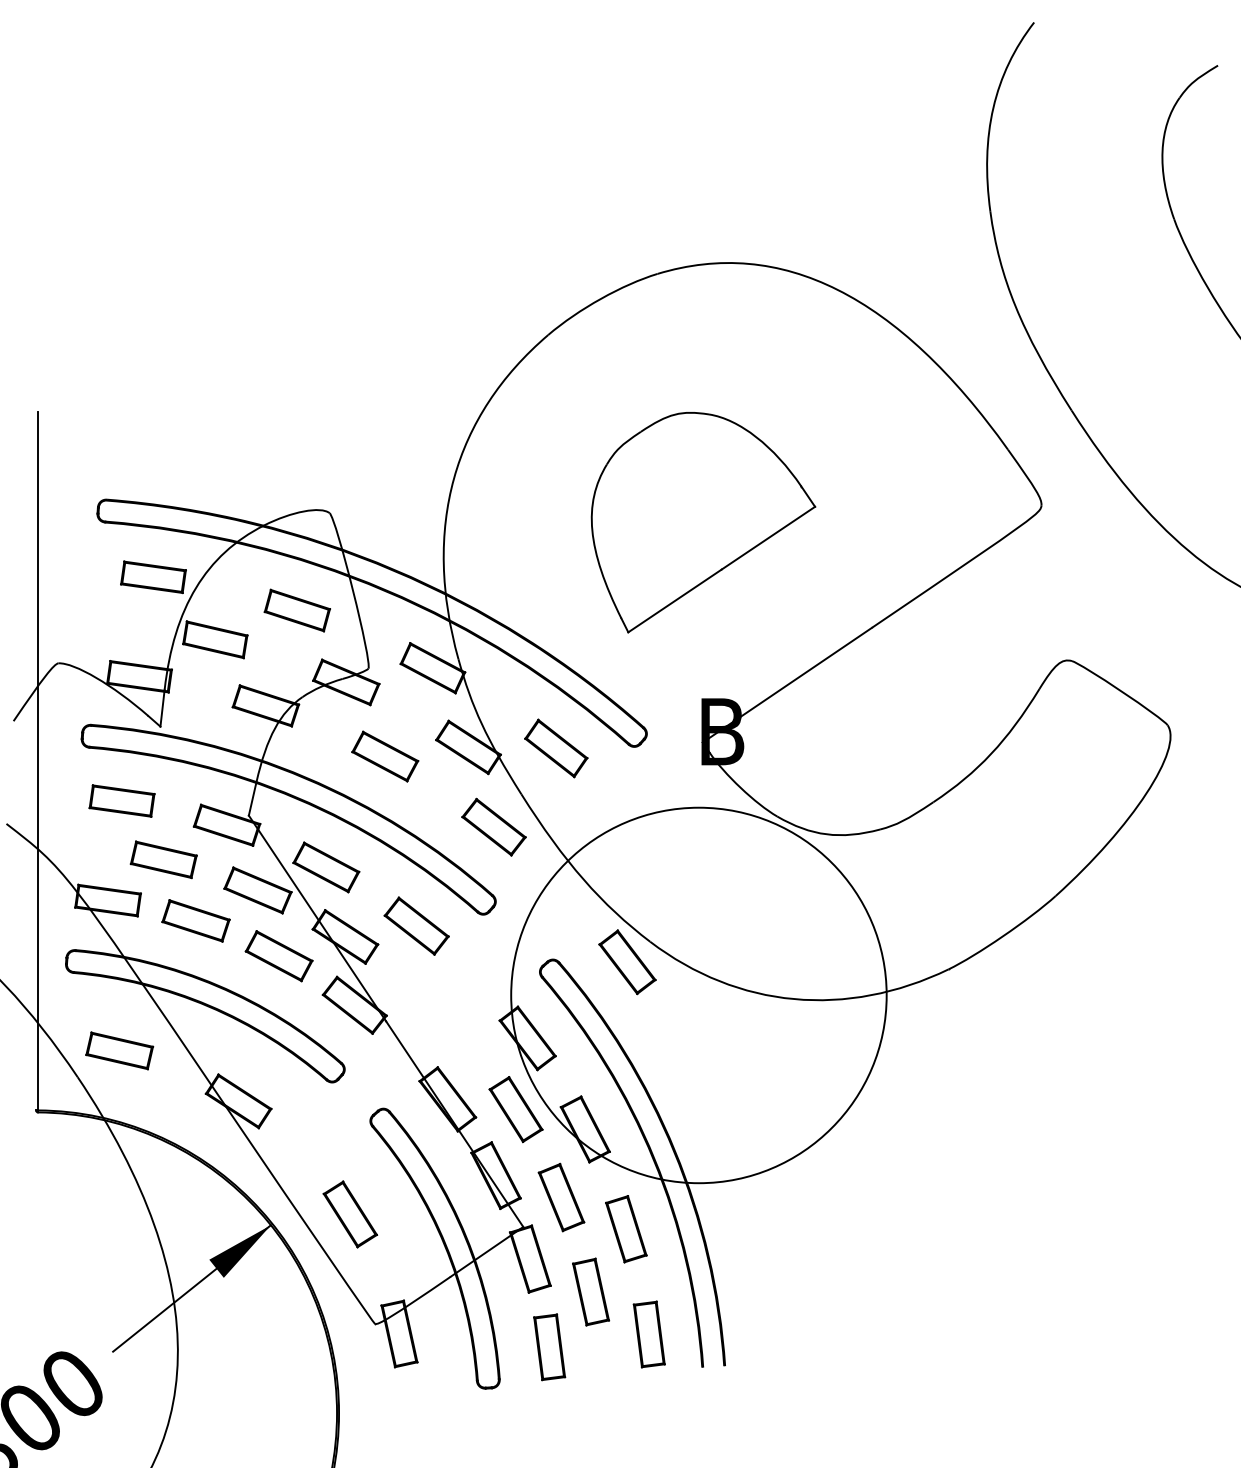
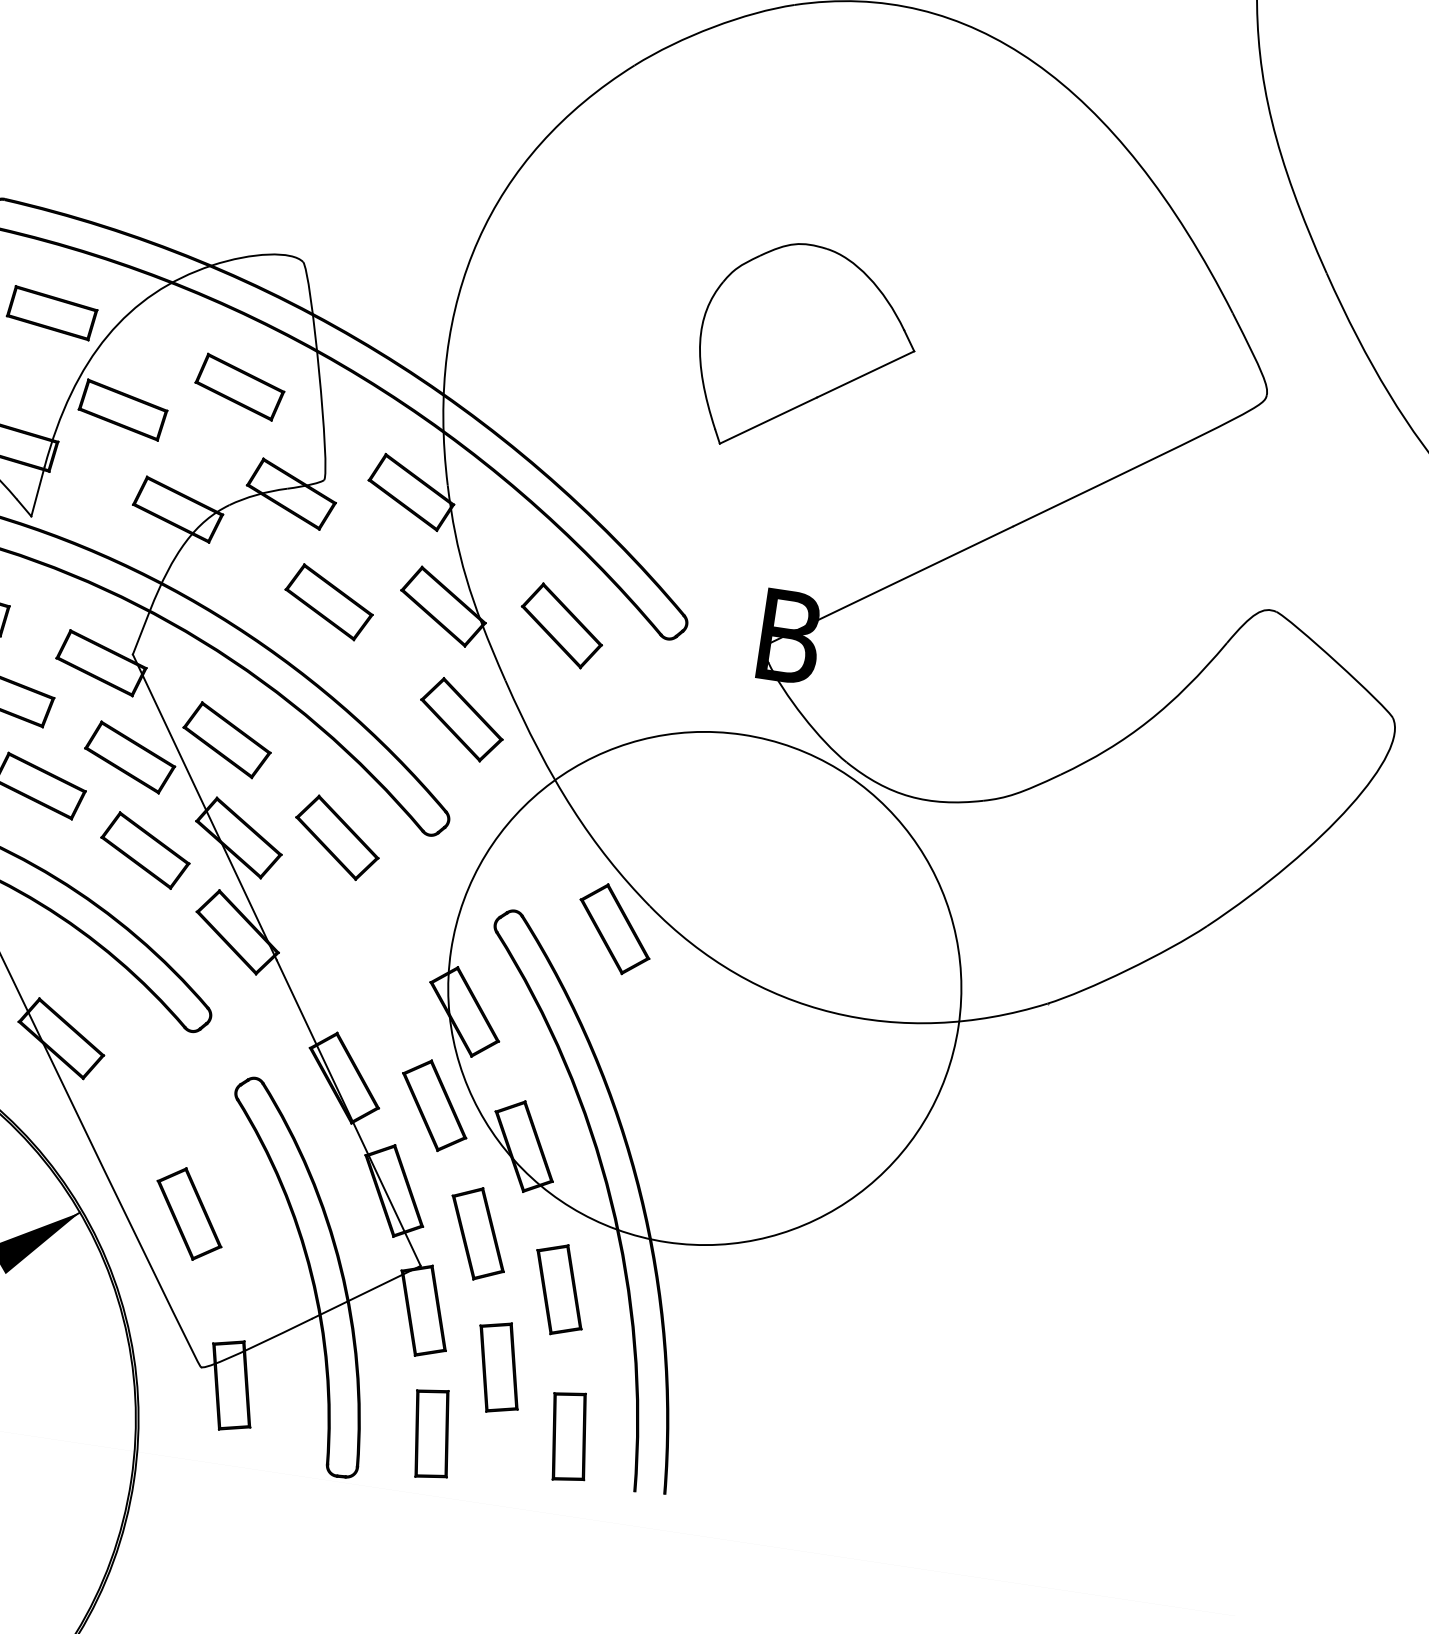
part: (703, 522) -> (806, 350), size x0.7

